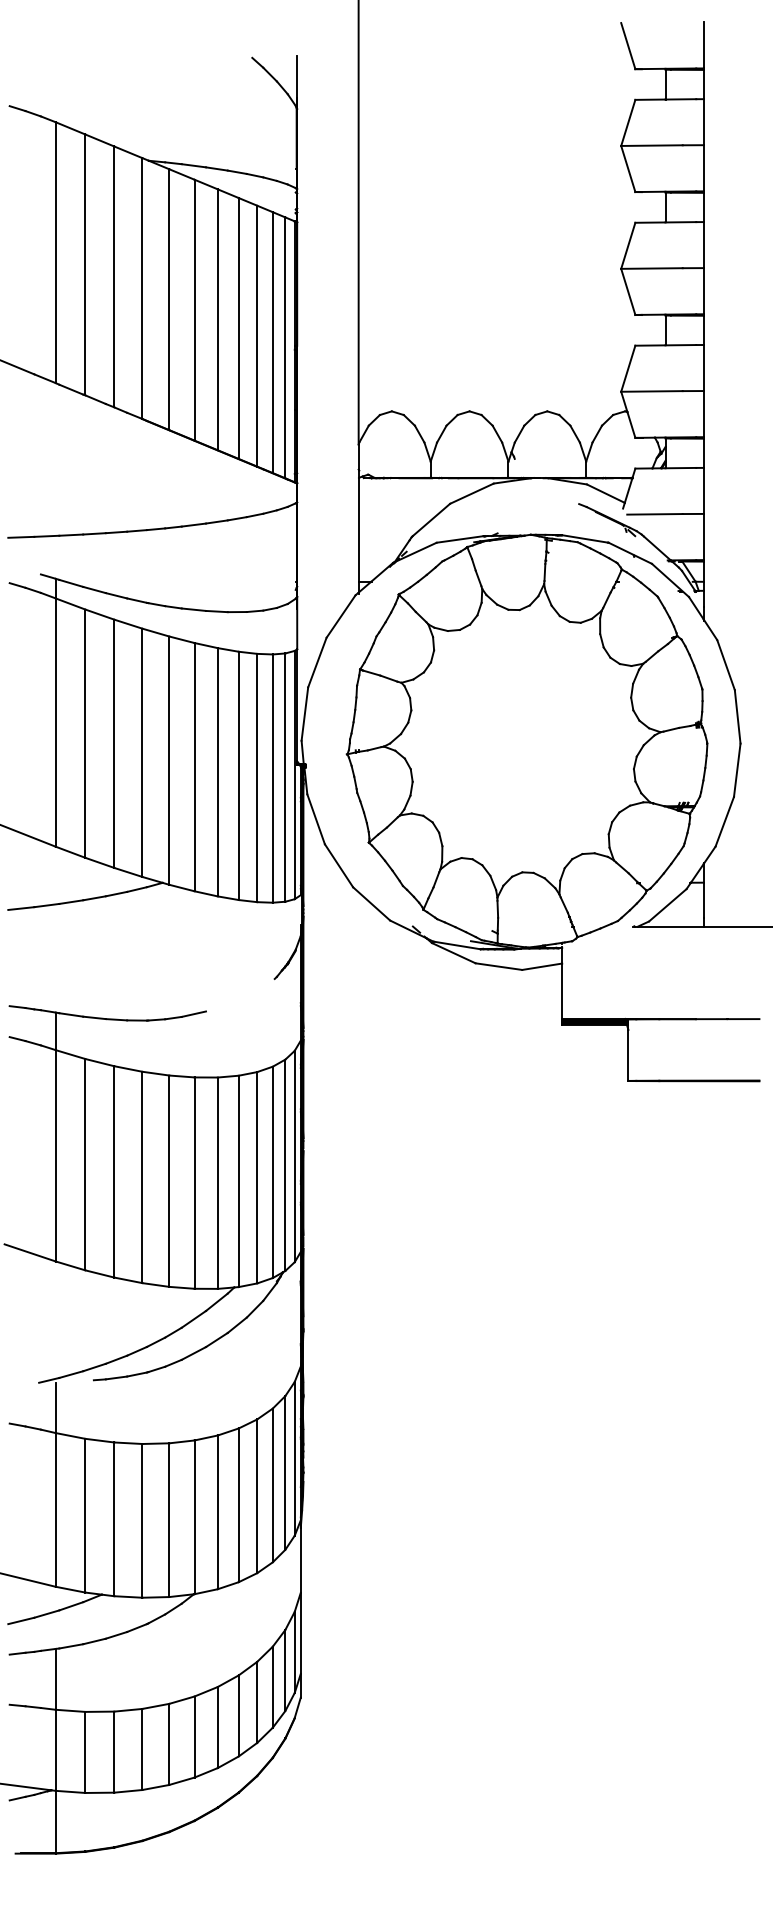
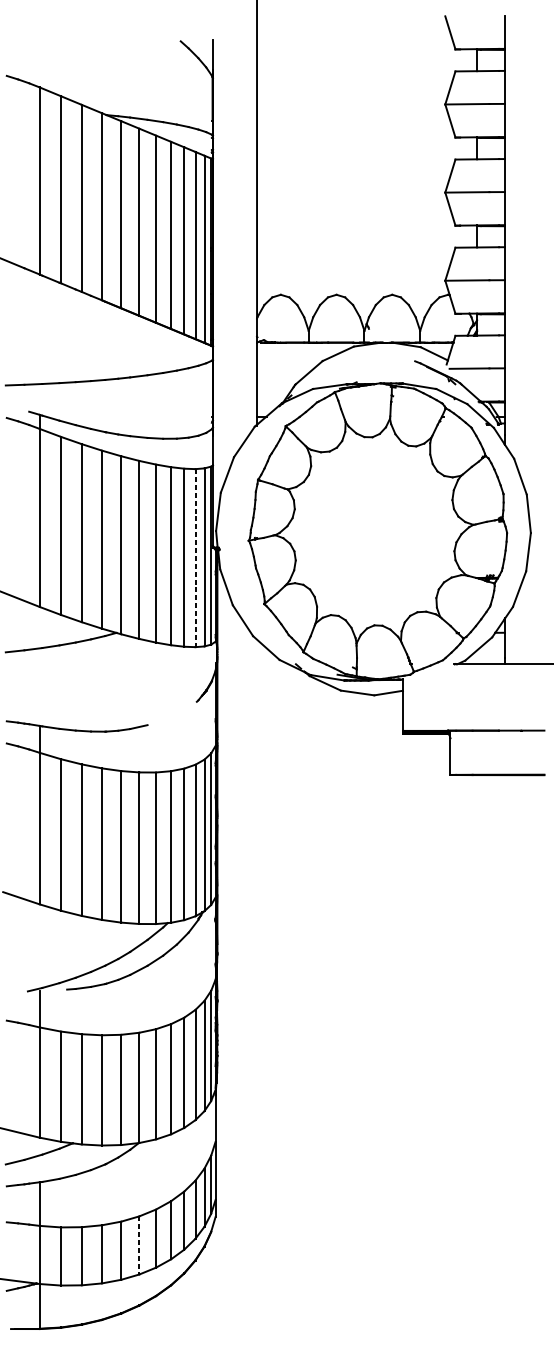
line: (272, 779) -> (195, 558), solid -> dashed
line: (194, 1737) -> (139, 1245), solid -> dashed

